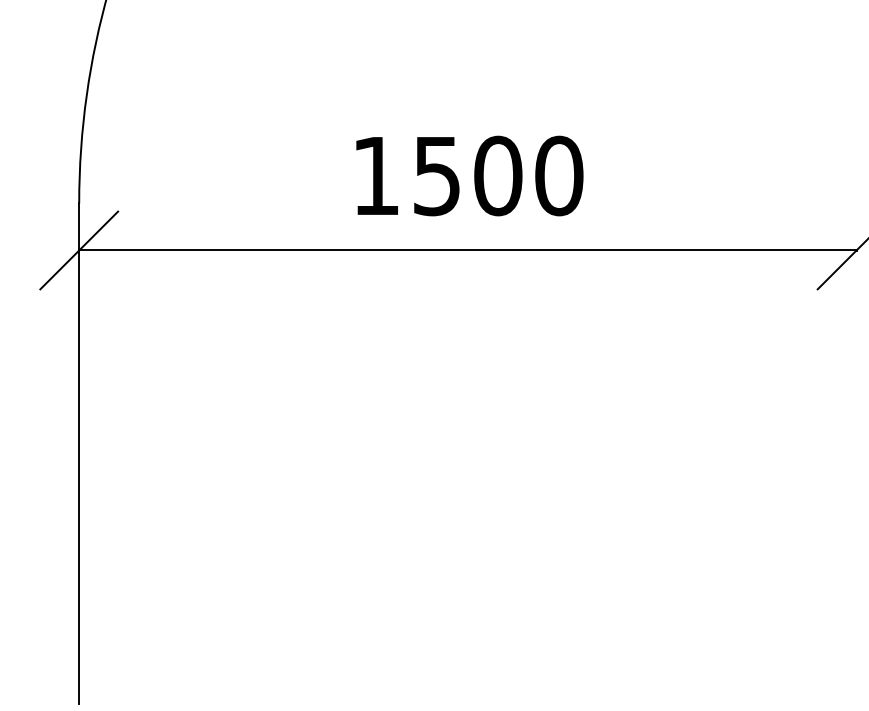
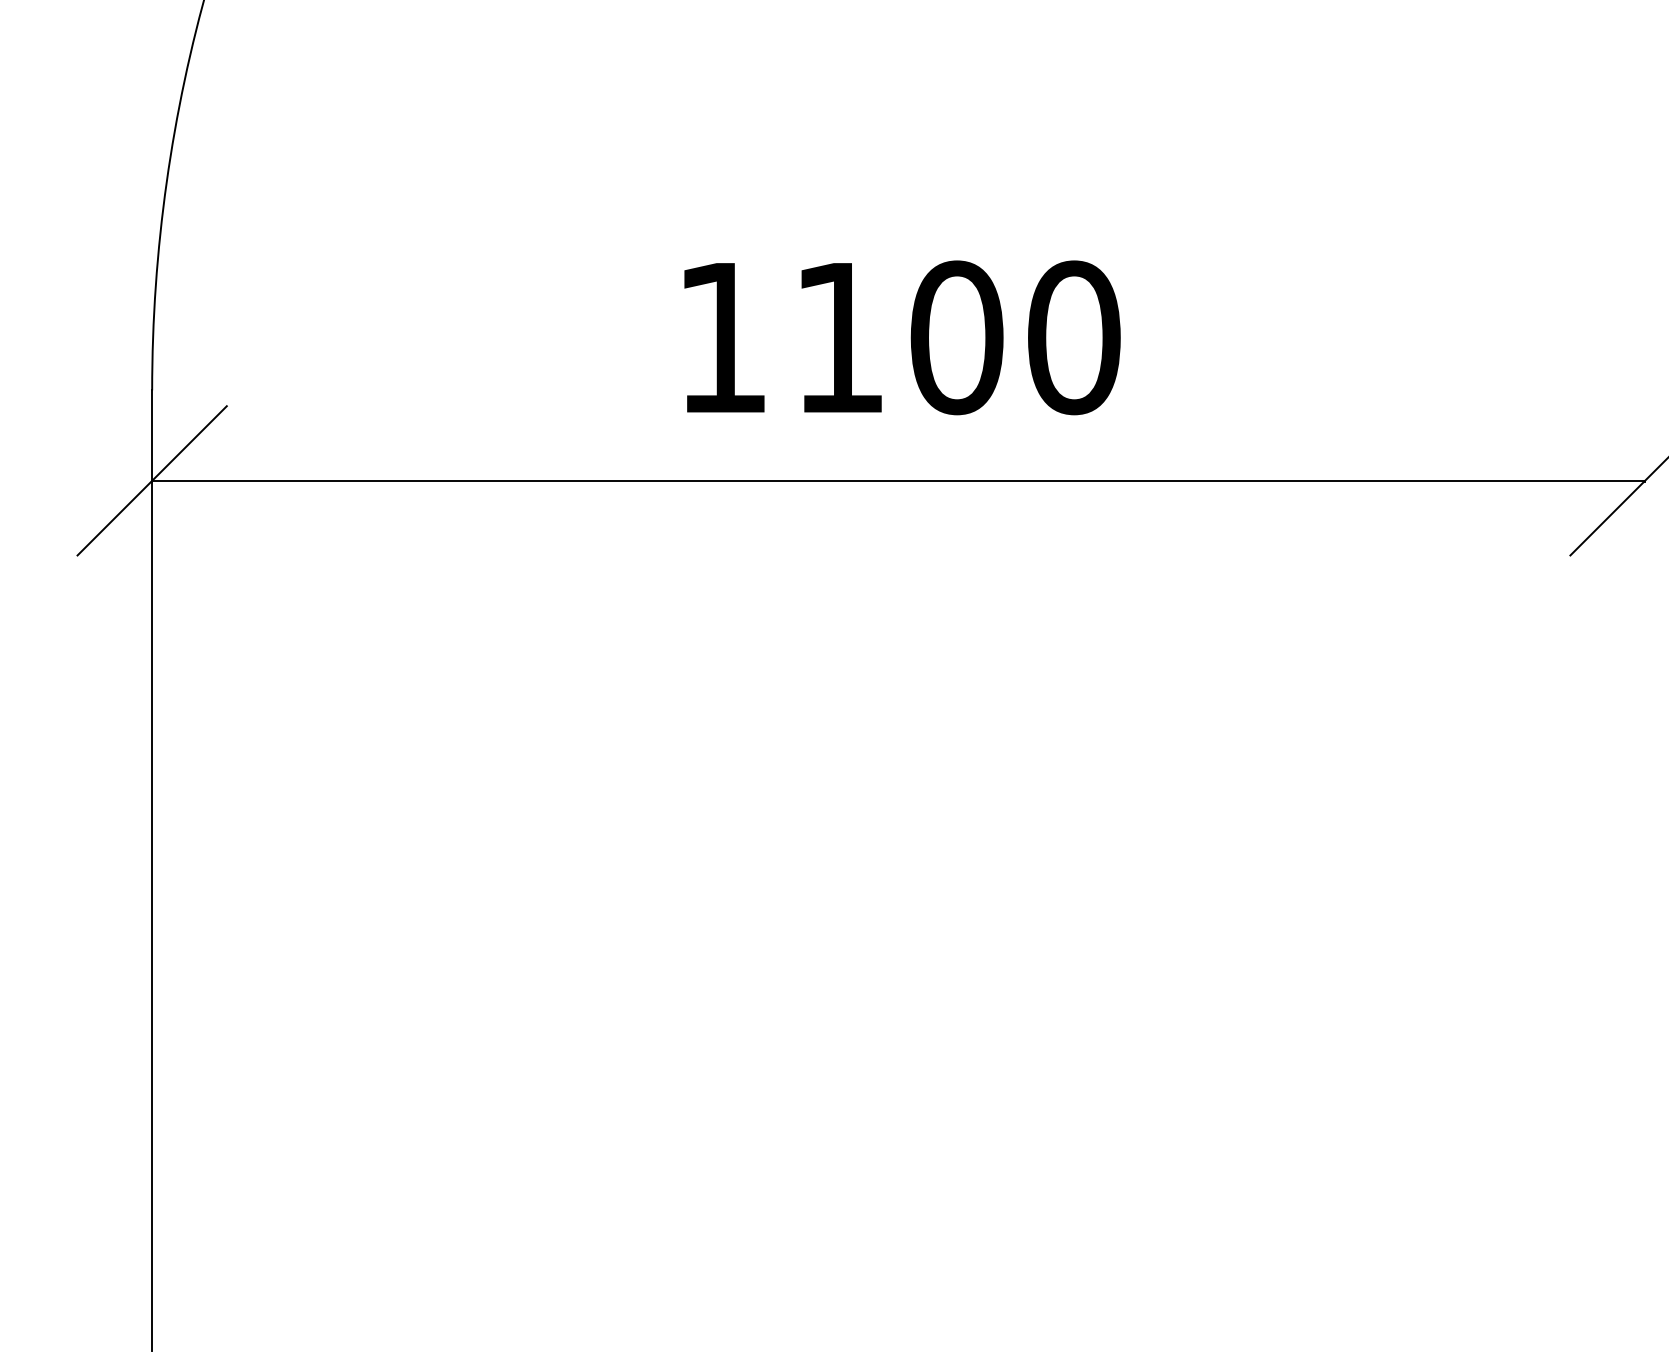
text: (436, 176) -> (838, 338), 1500 -> 1100

